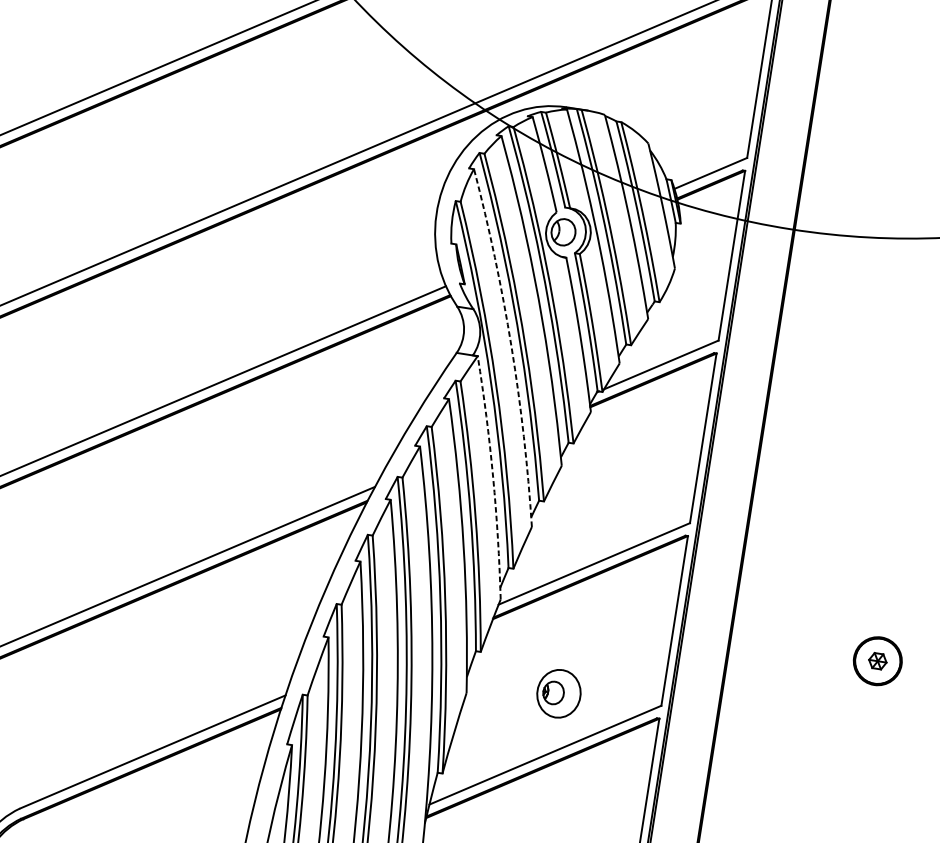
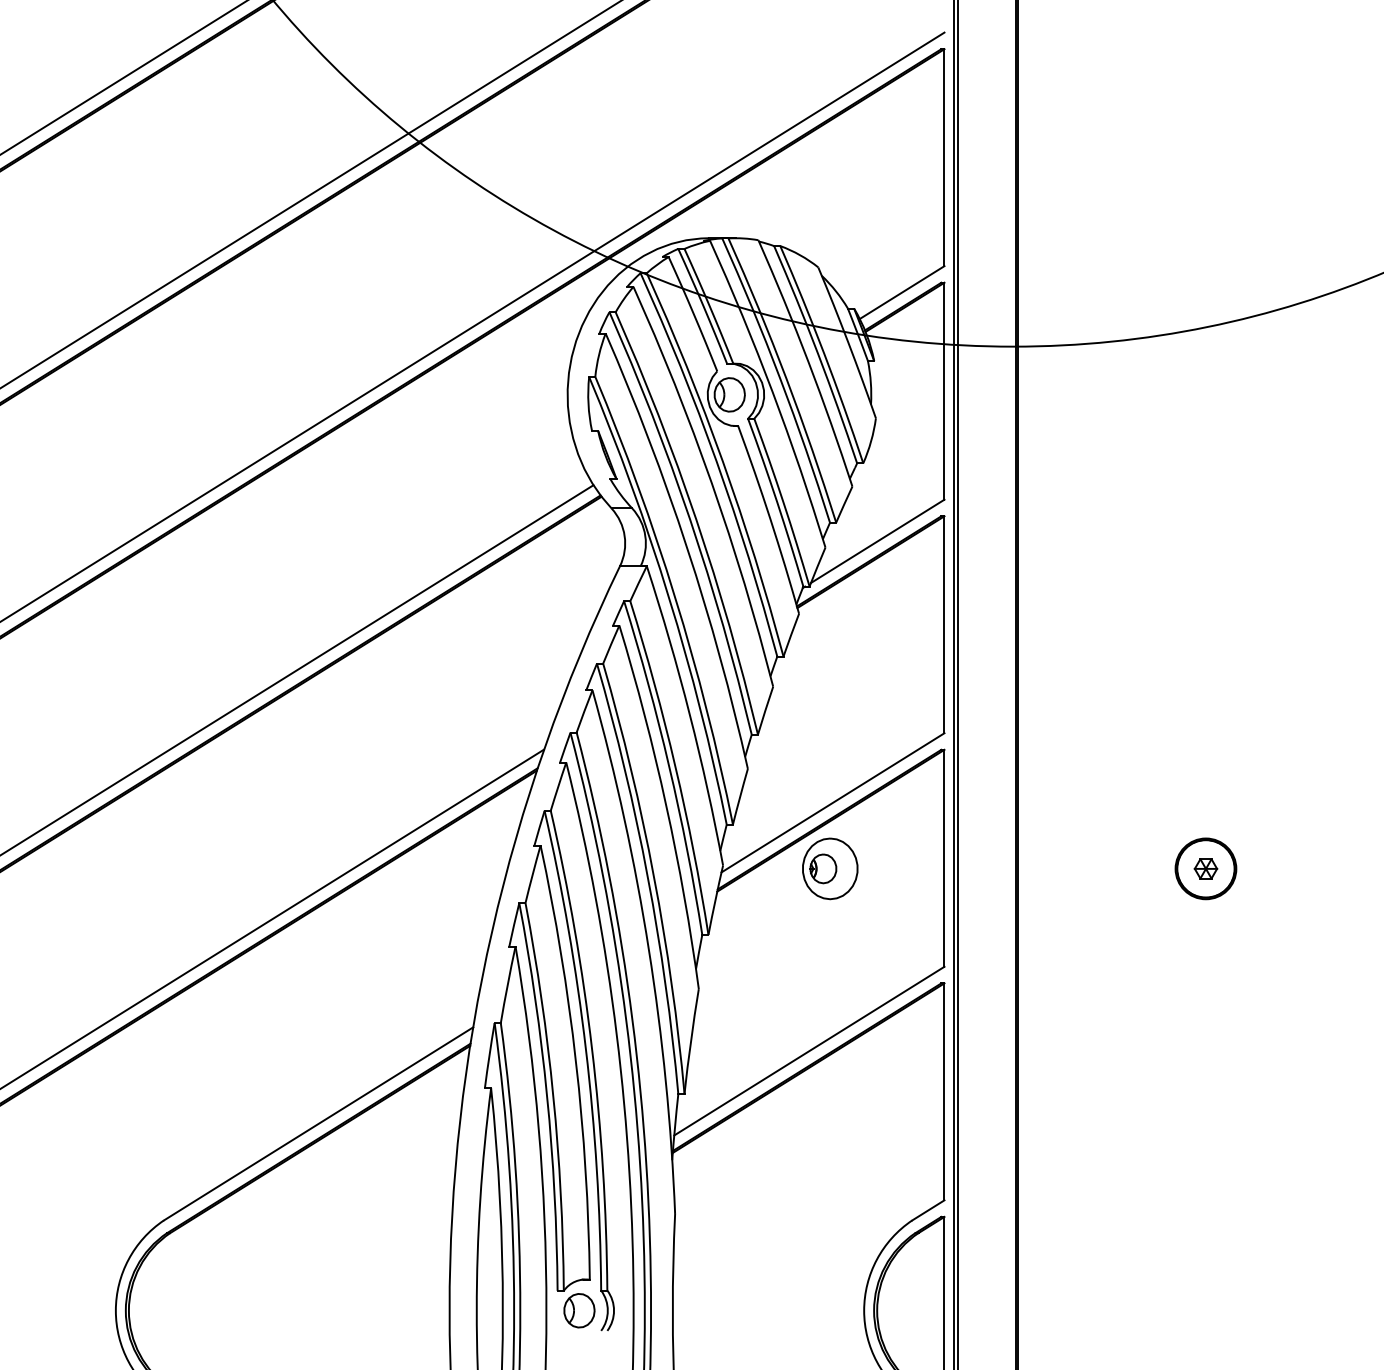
arc: (511, 346) -> (687, 547), dashed -> solid
arc: (492, 477) -> (689, 714), dashed -> solid
part: (559, 693) -> (830, 868), moved

